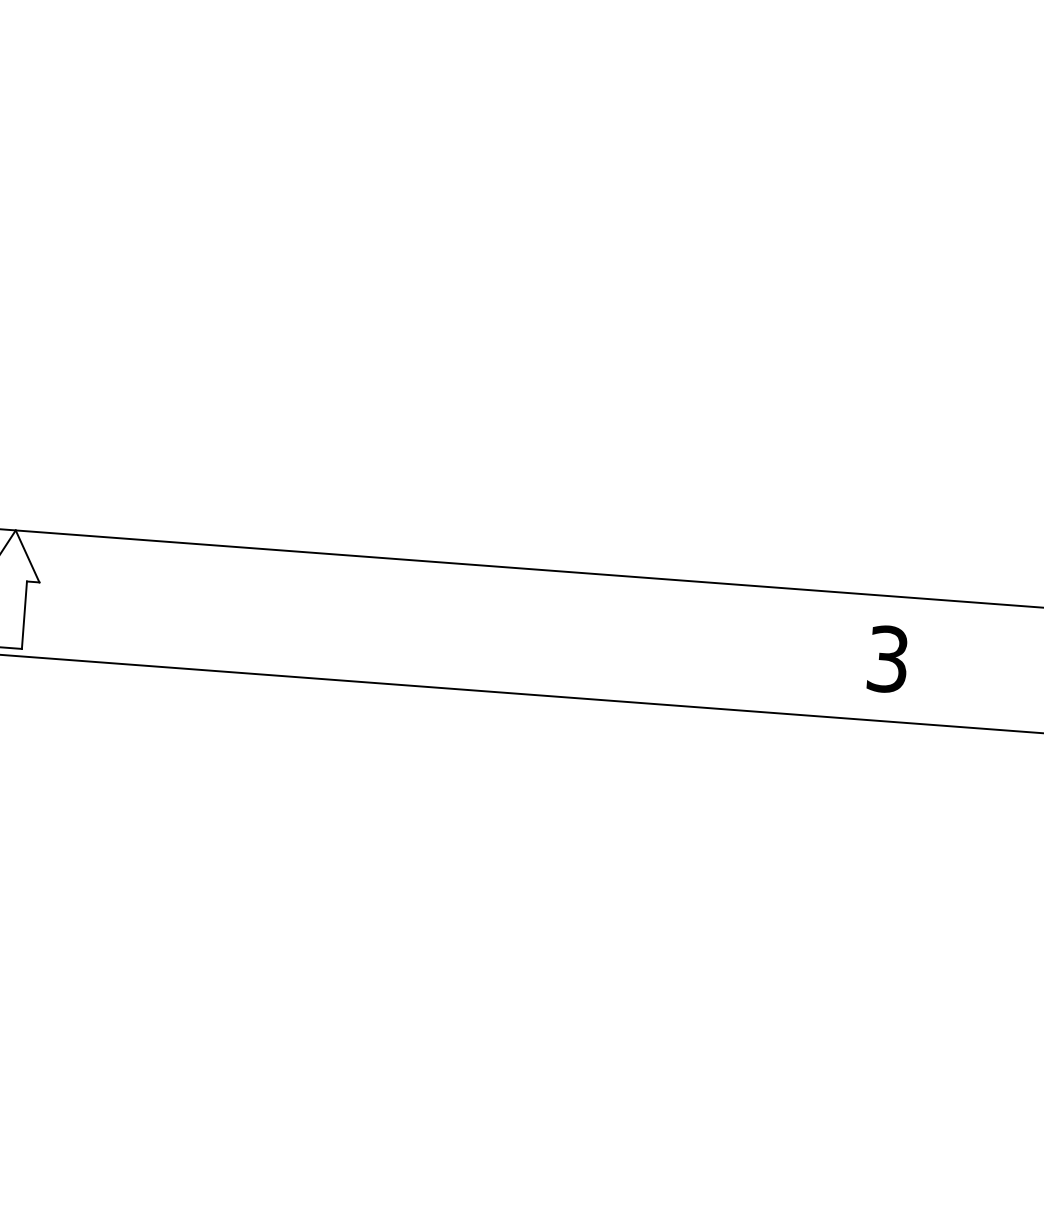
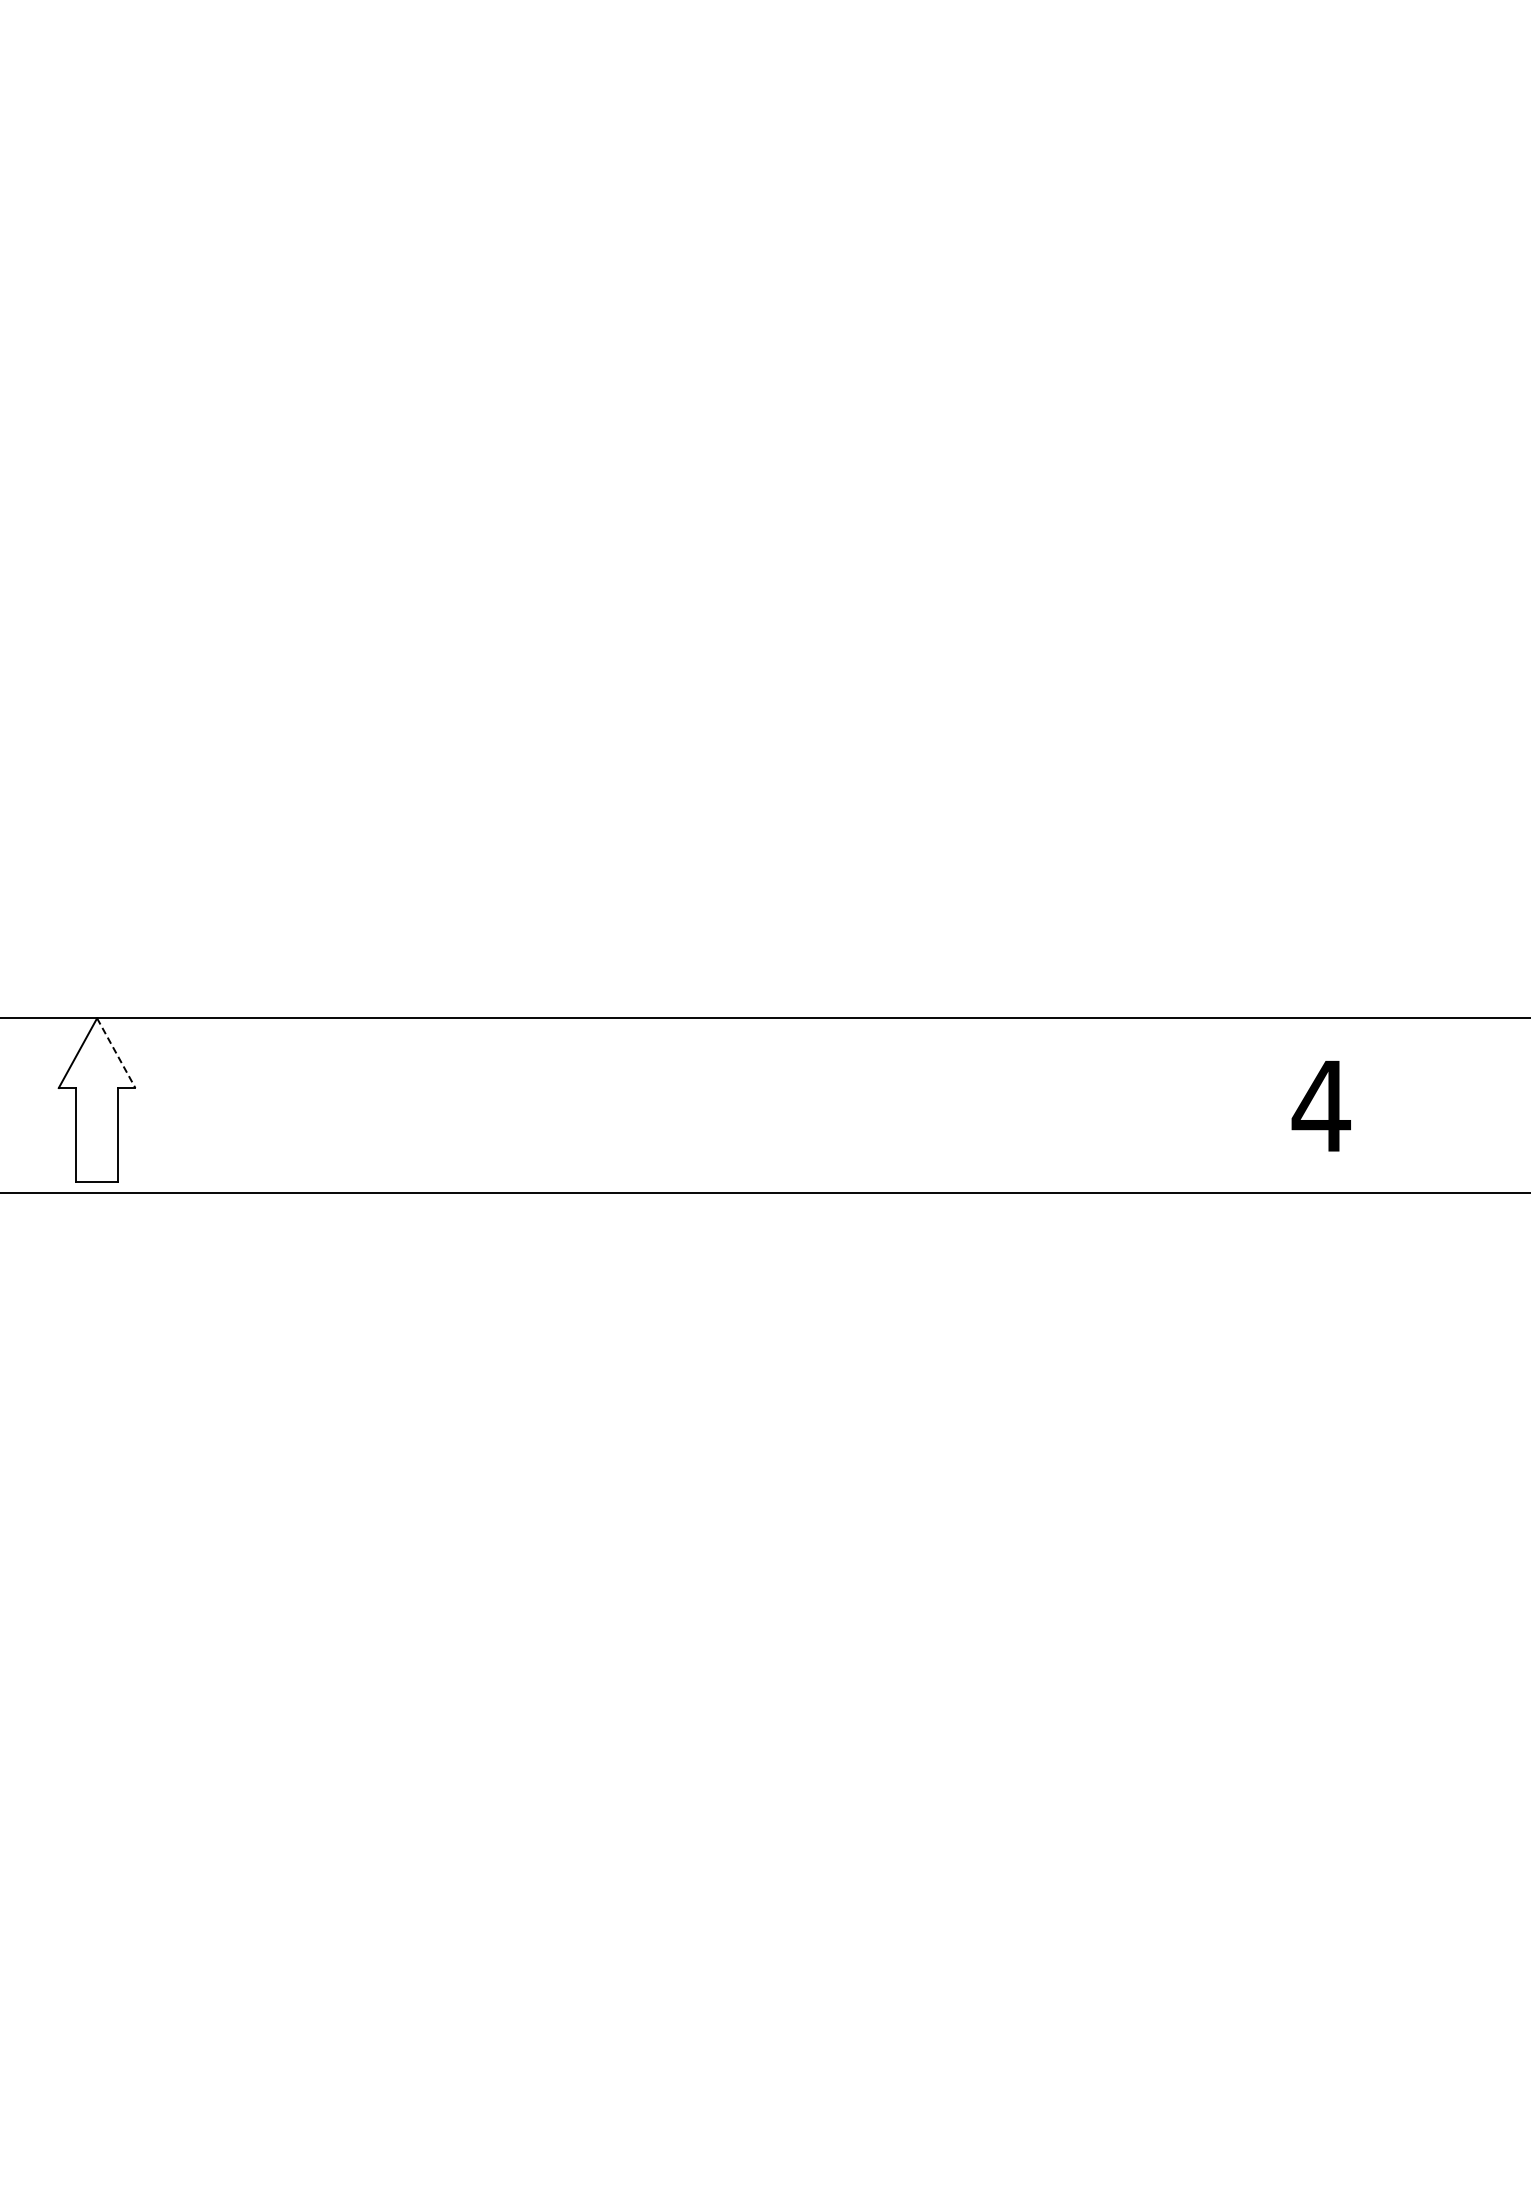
line: (27, 556) -> (116, 1053), solid -> dashed
text: (887, 659) -> (1320, 1106), 3 -> 4

